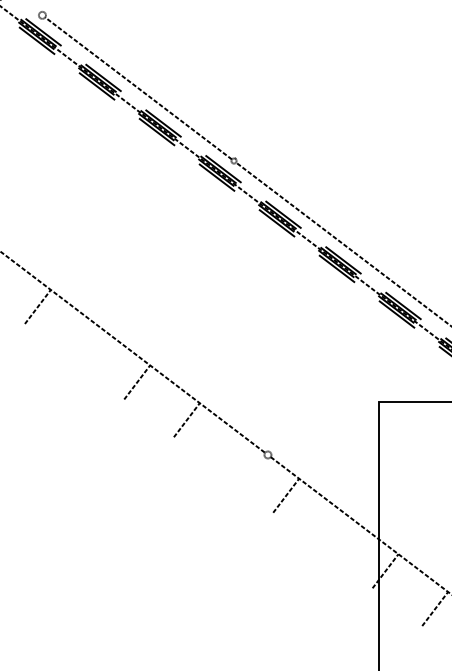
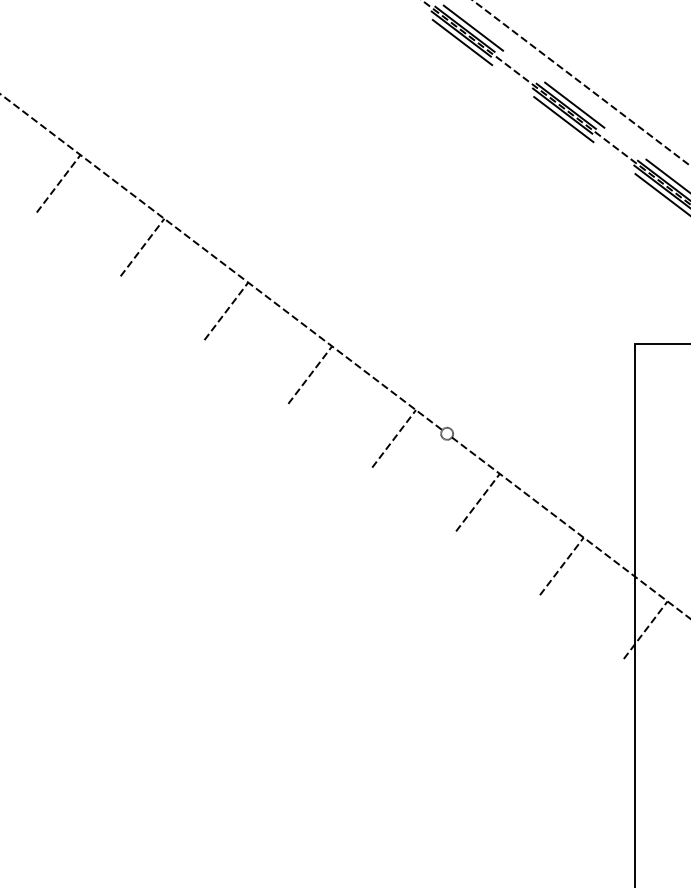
line: (87, 344) -> (142, 247), added
line: (236, 457) -> (394, 438), added
line: (335, 533) -> (561, 566), added

